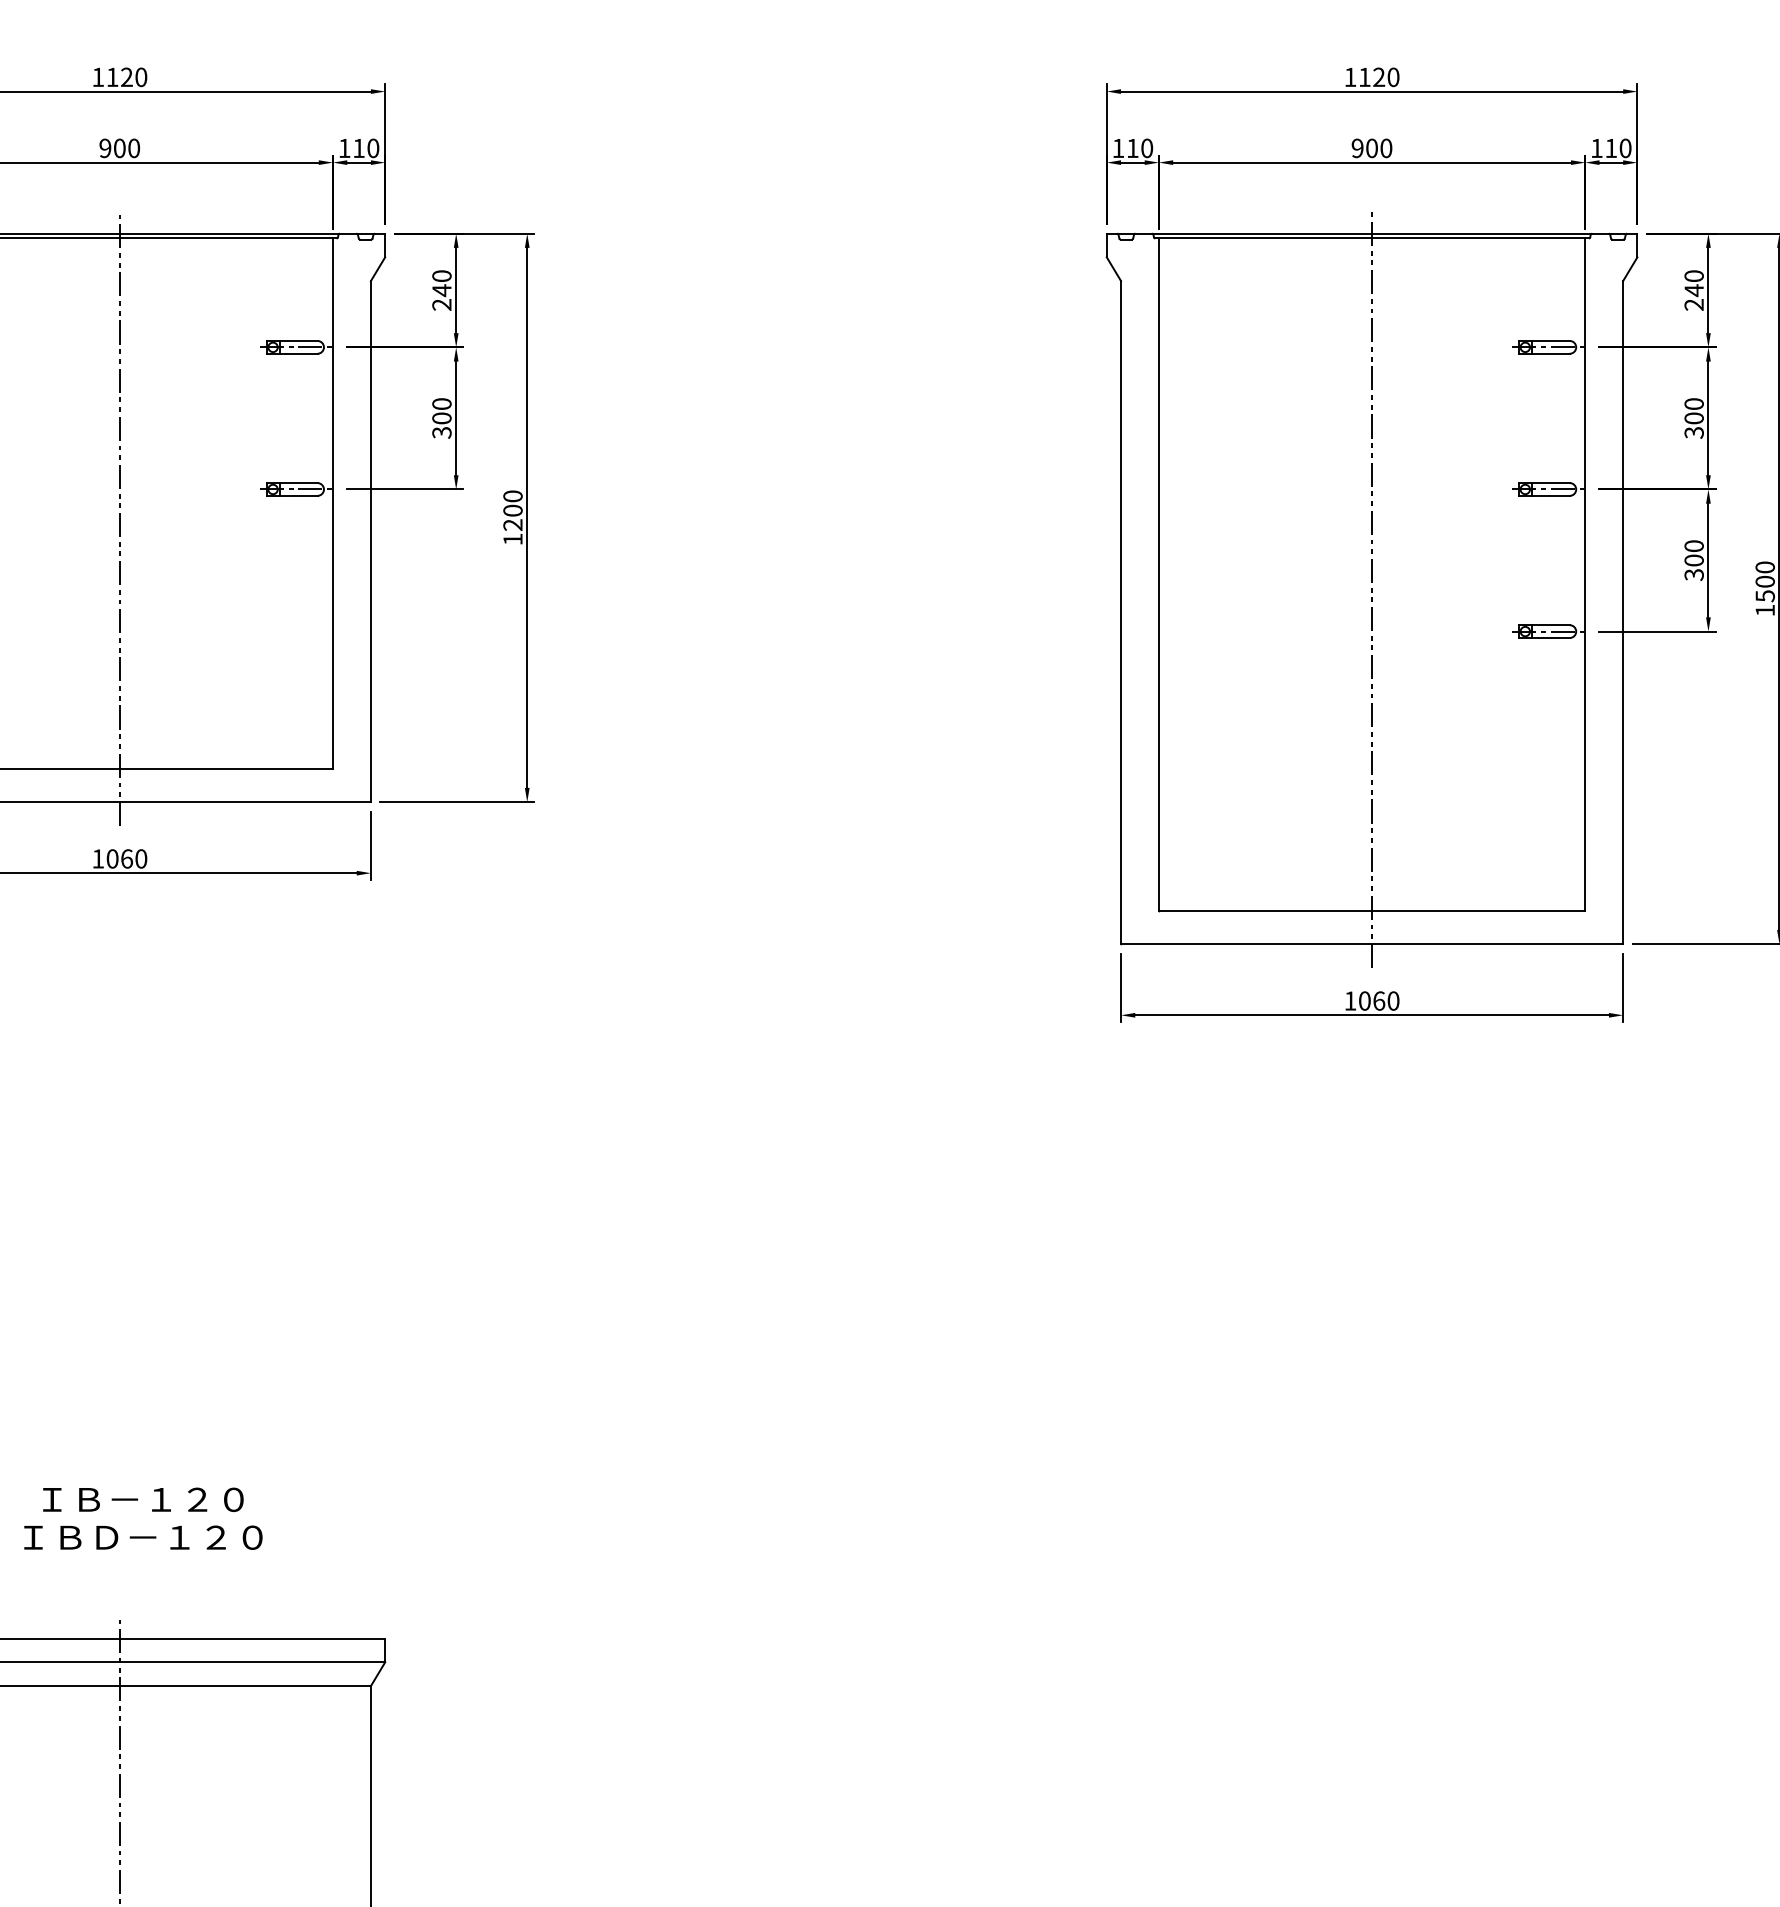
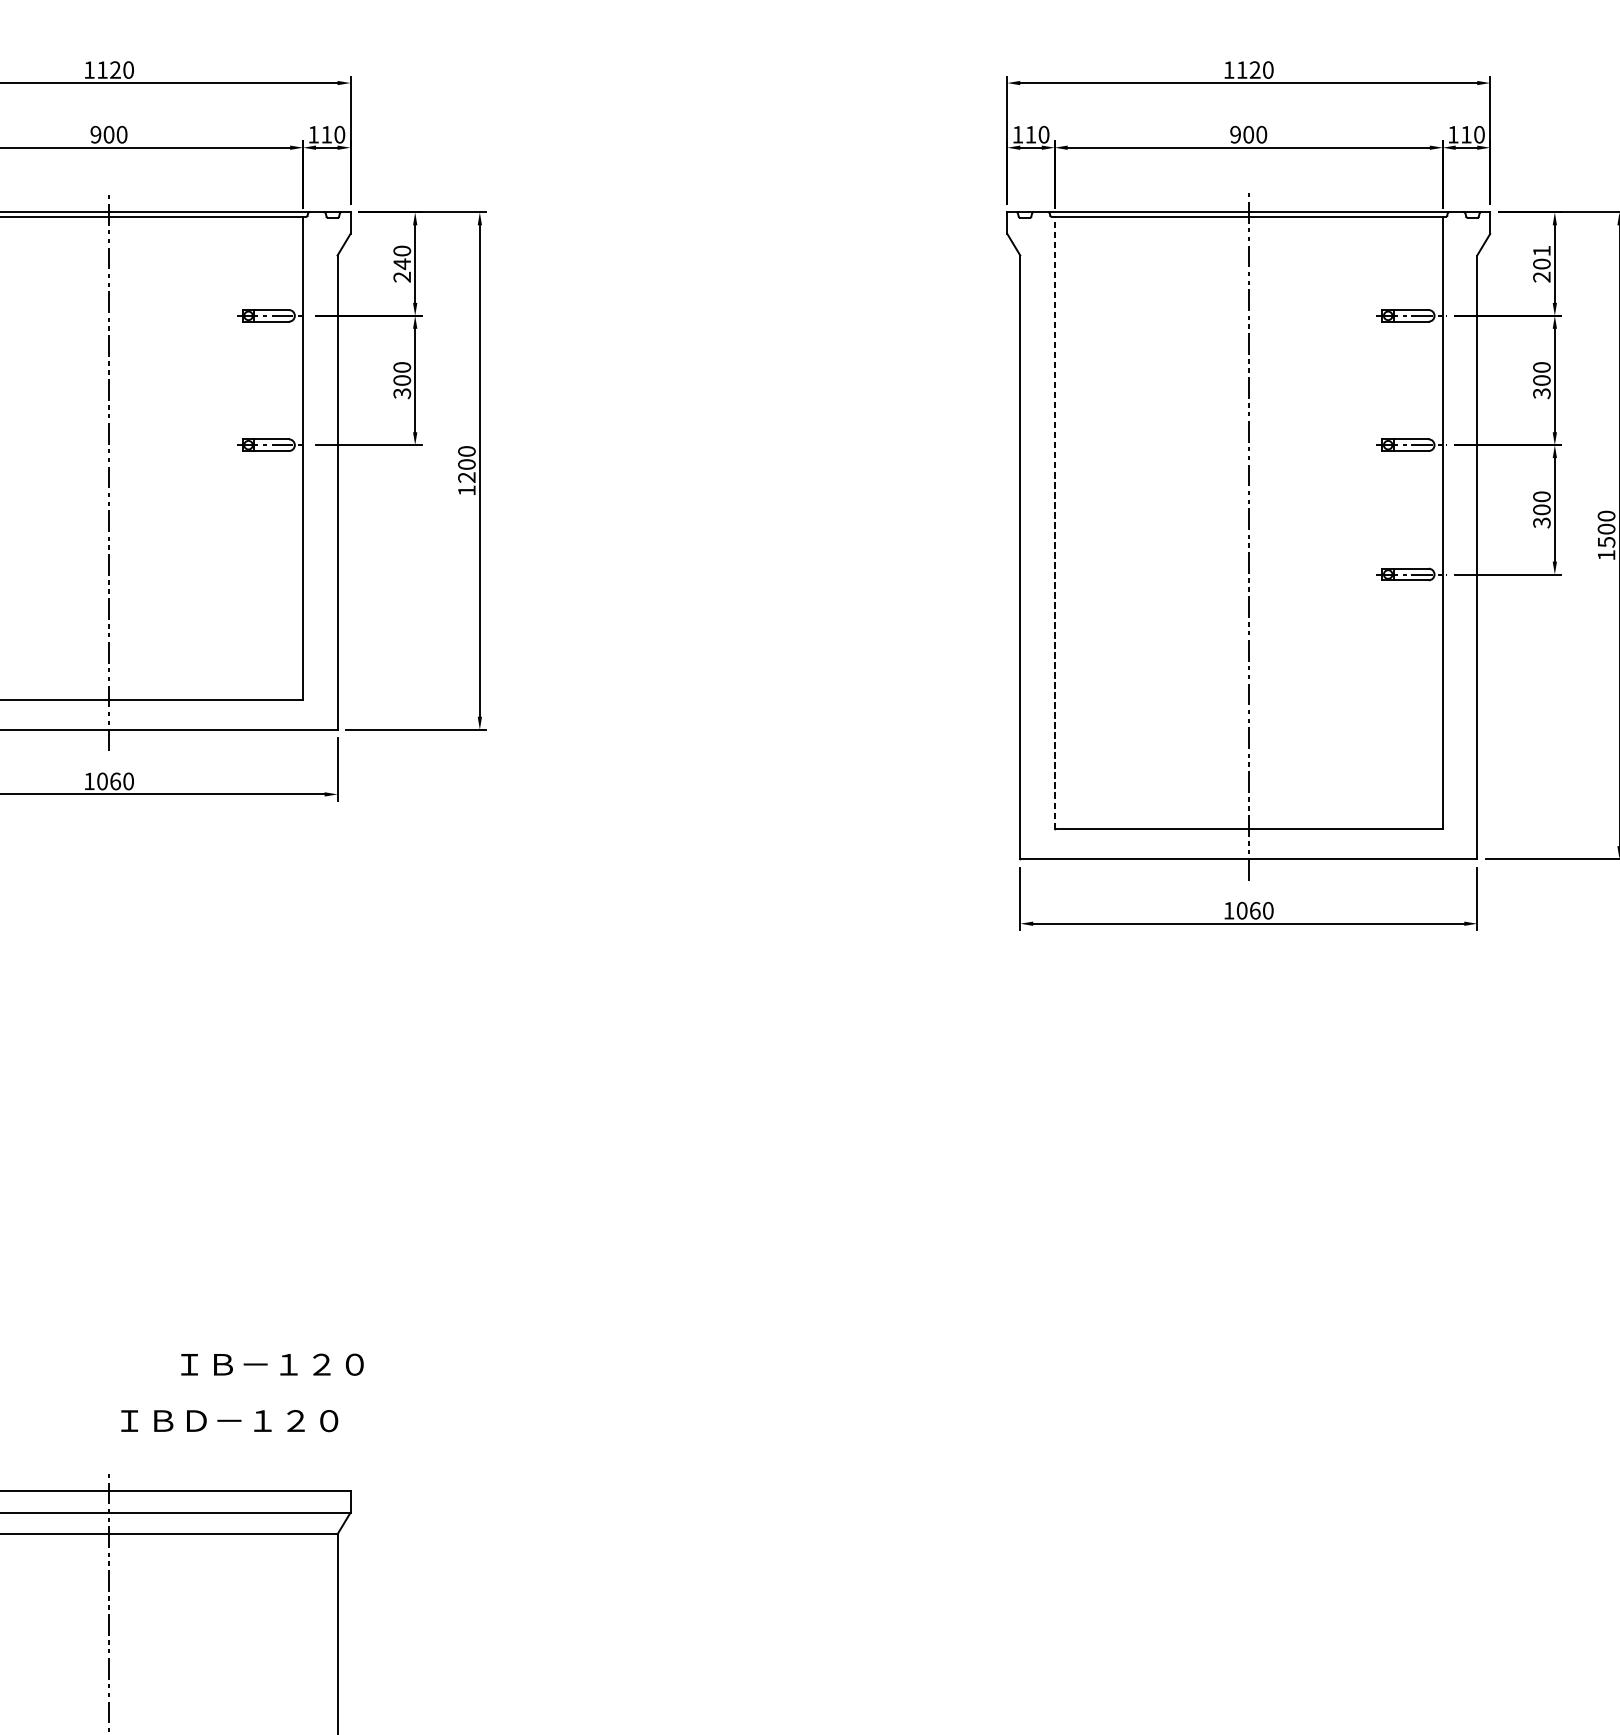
text: (1693, 283) -> (1541, 257), 240 -> 201
line: (1158, 574) -> (1054, 522), solid -> dashed
text: (143, 1499) -> (272, 1364), moved
text: (143, 1537) -> (229, 1420), moved

